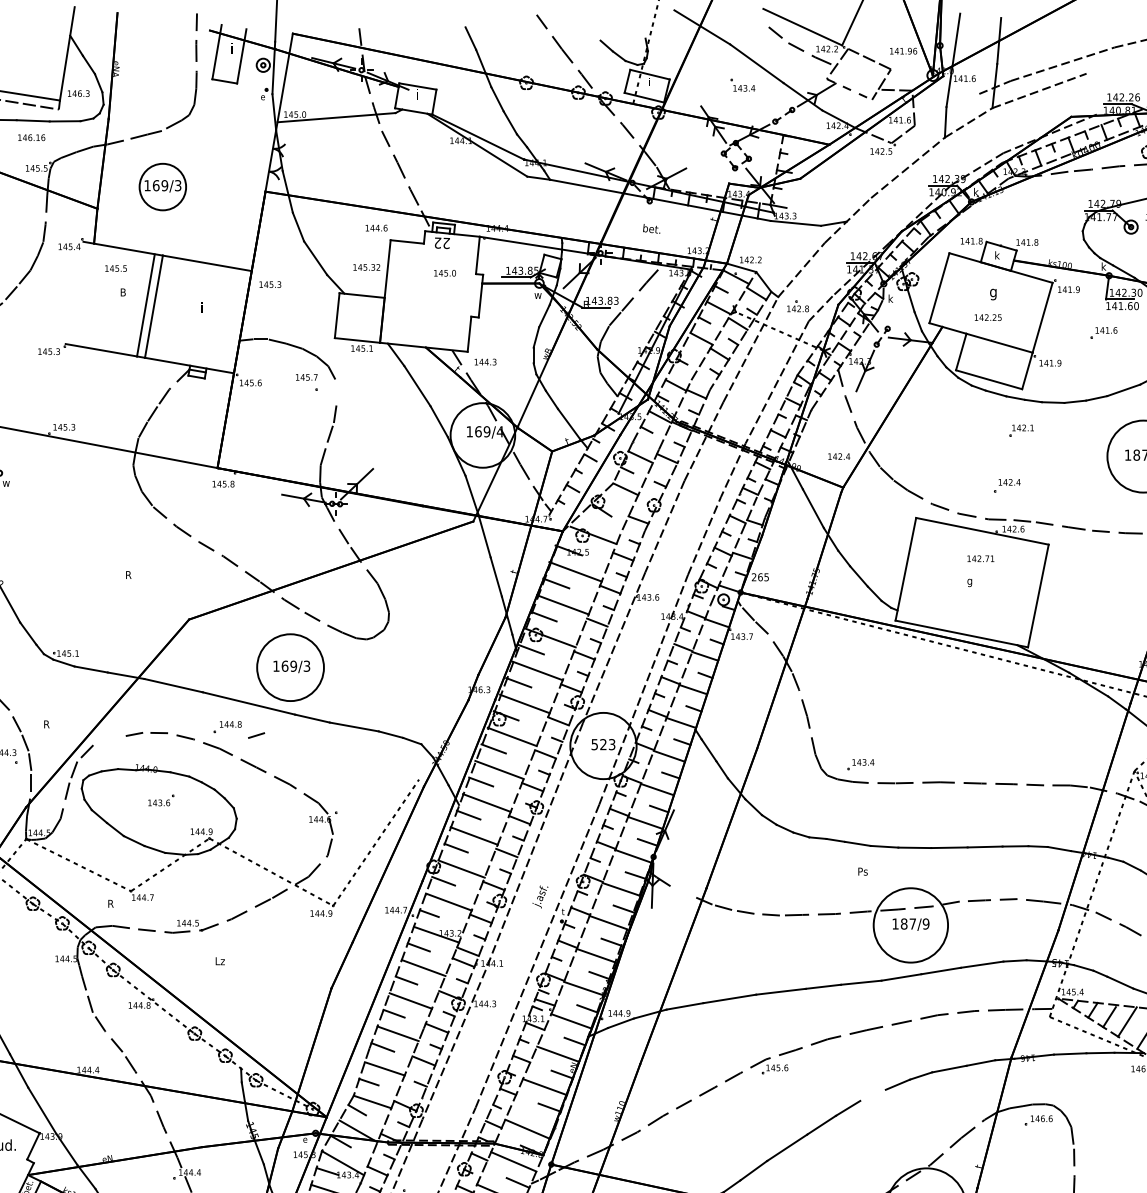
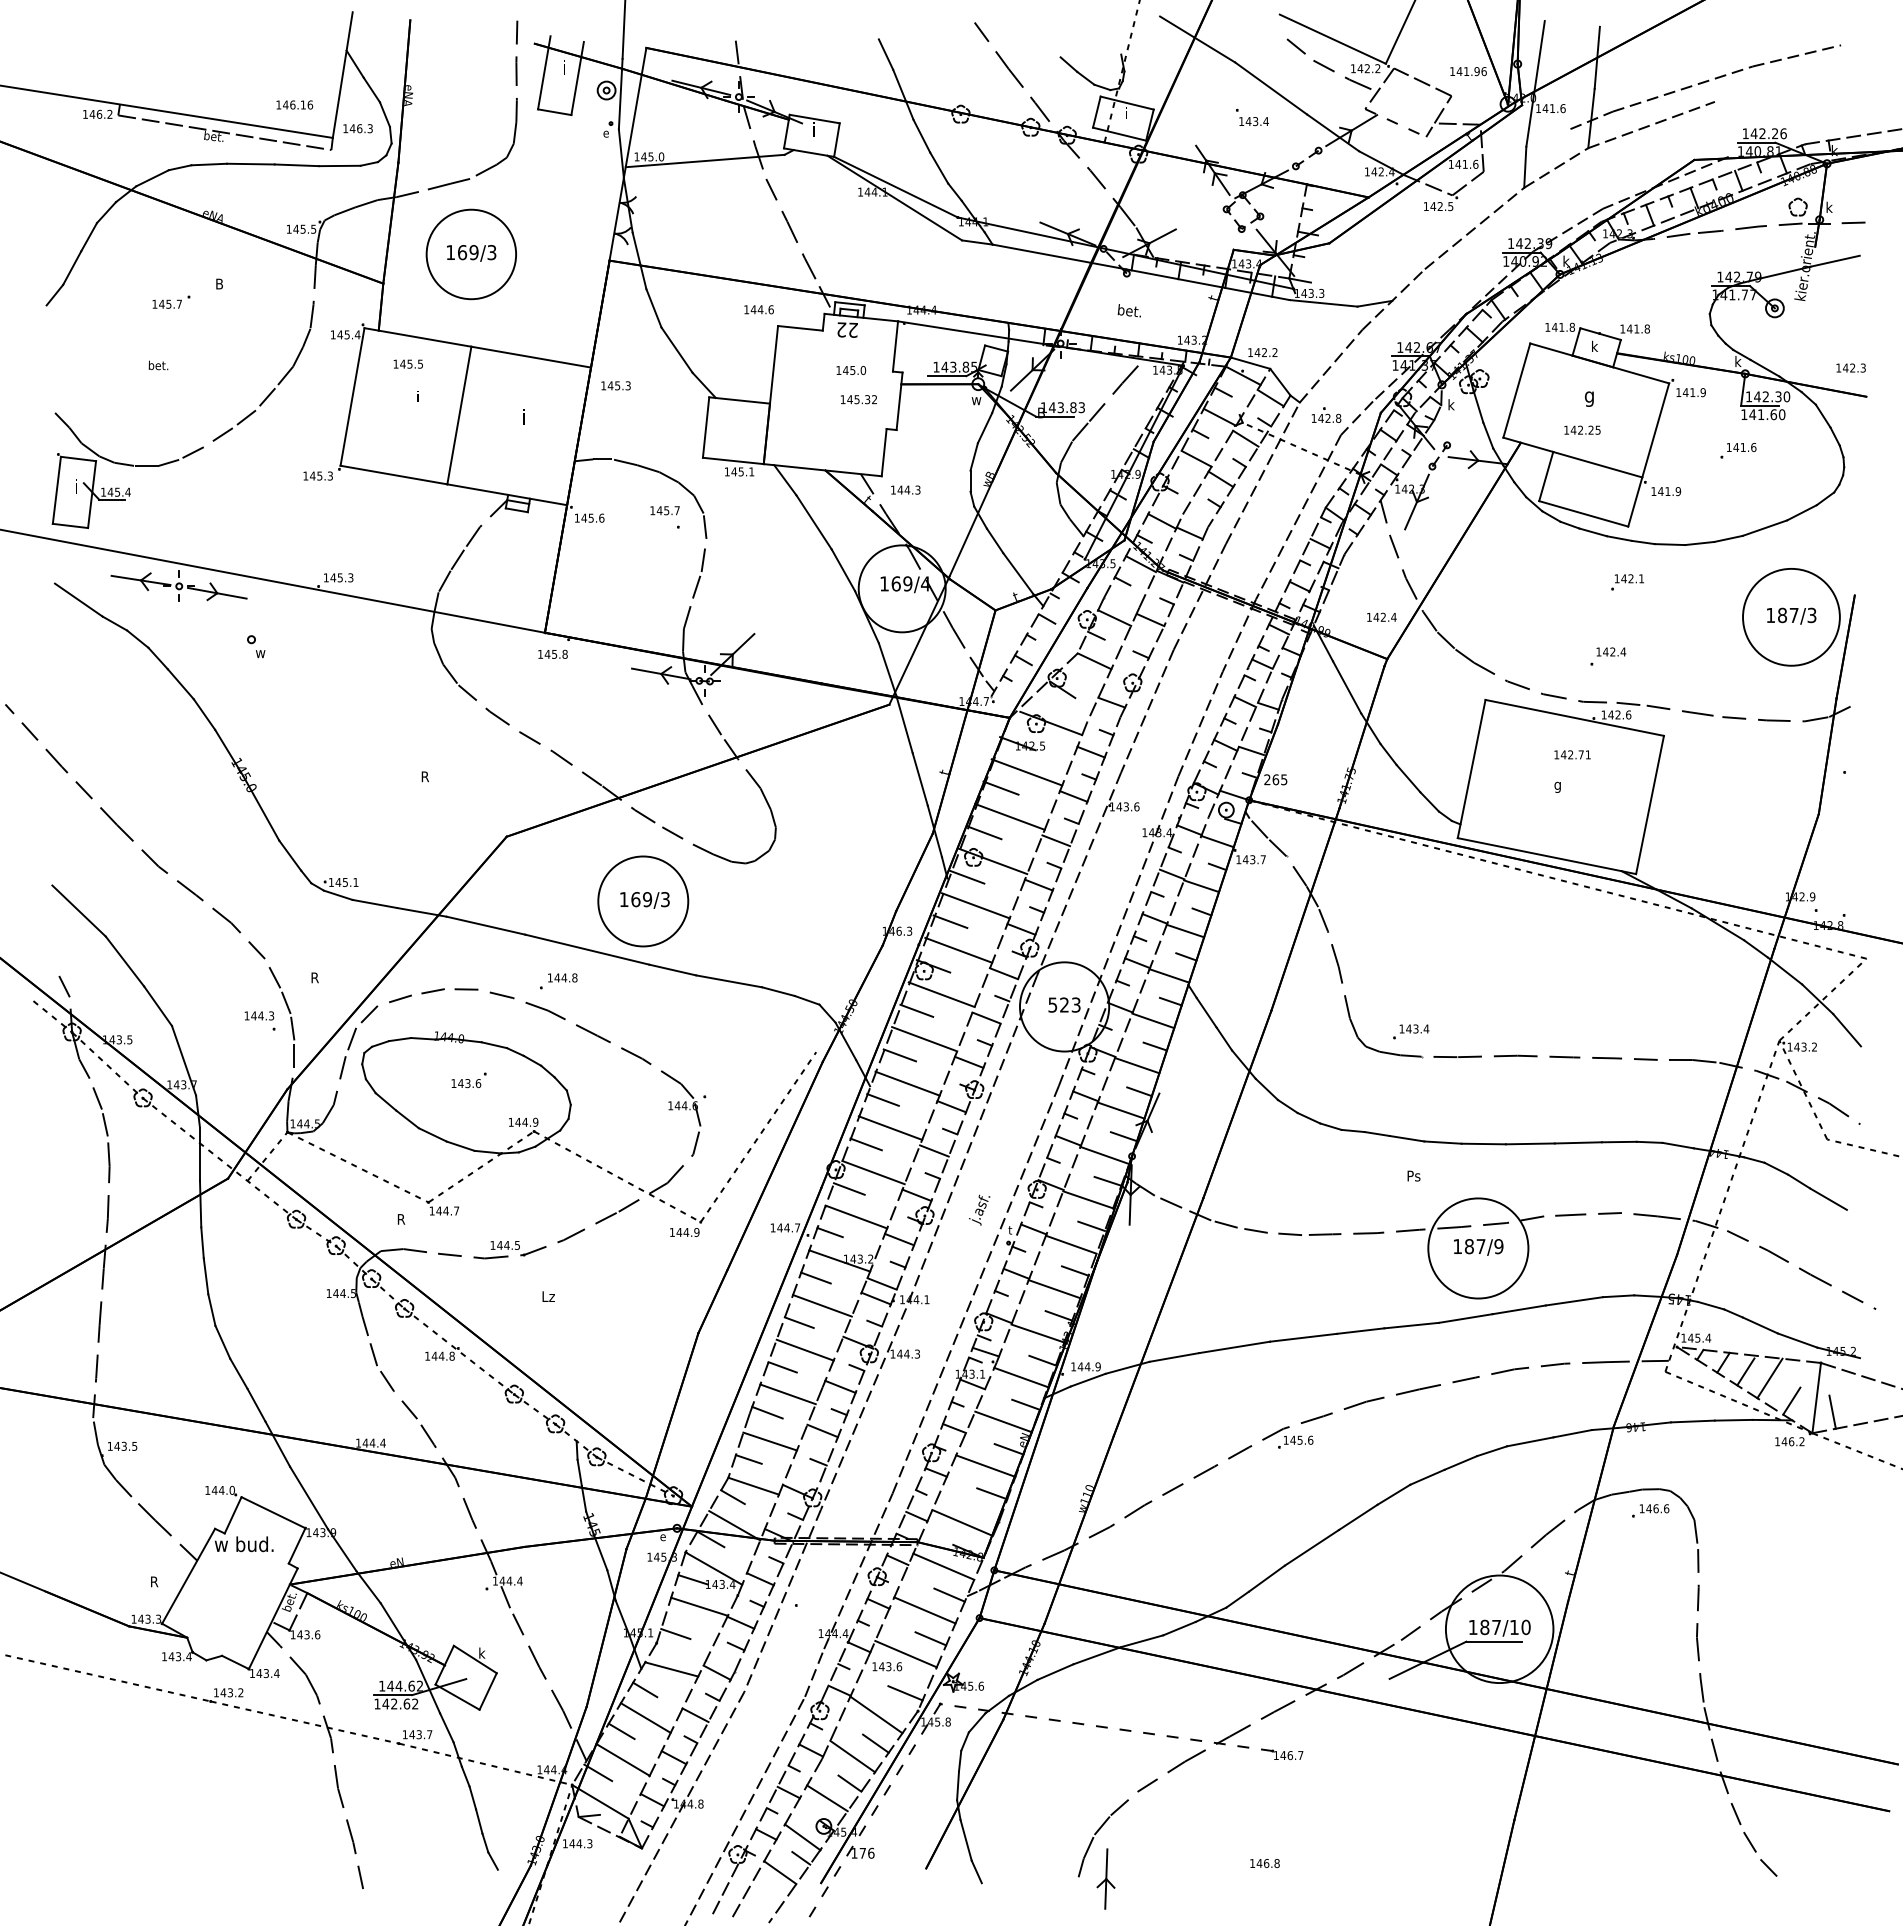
text: (31, 137) -> (294, 104), moved
circle: (162, 187) -> (471, 254), size x1.43
text: (366, 267) -> (858, 399), moved
text: (122, 292) -> (417, 396), B -> i
line: (145, 305) -> (352, 396), moved
line: (336, 388) -> (704, 525), added
line: (256, 735) -> (400, 998), moved
line: (680, 890) -> (1168, 1201), added
line: (873, 1094) -> (1427, 1476), added

